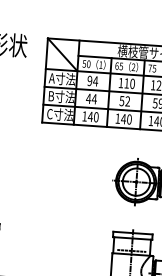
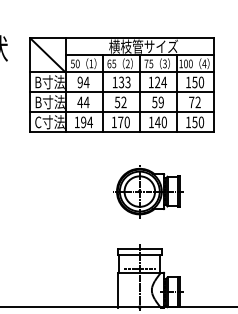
text: (62, 79) -> (49, 82), A寸法 -> B寸法
text: (129, 83) -> (124, 82), 110 -> 133
text: (93, 117) -> (86, 122), 140 -> 194
text: (123, 119) -> (120, 122), 140 -> 170

